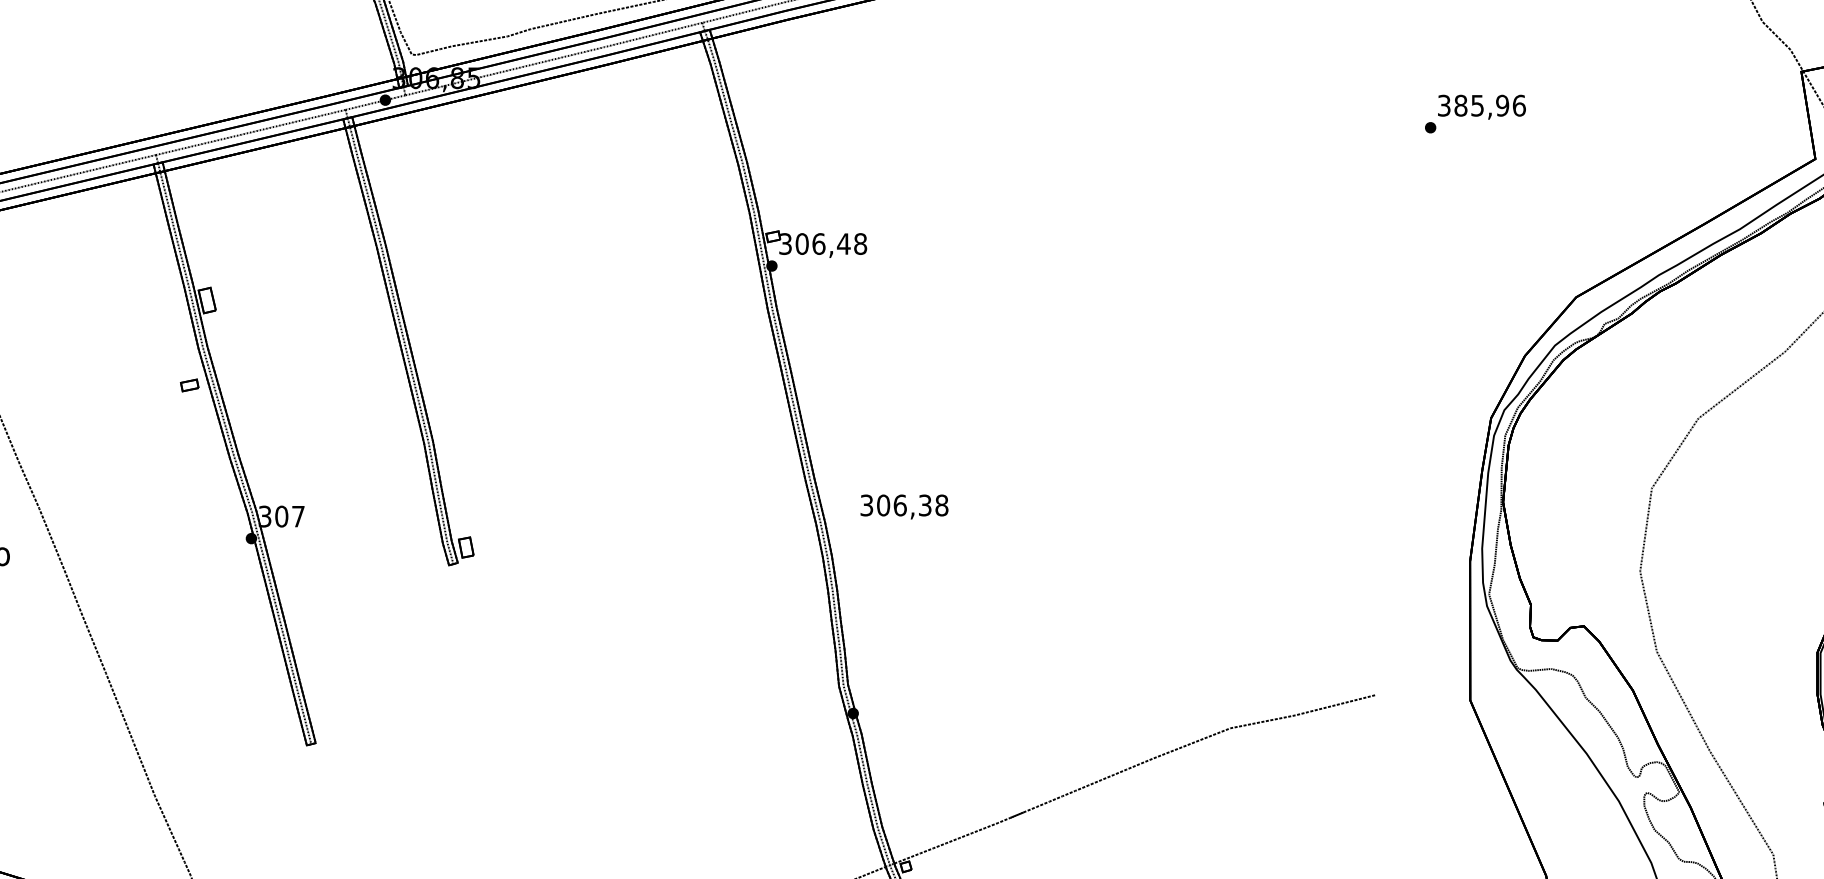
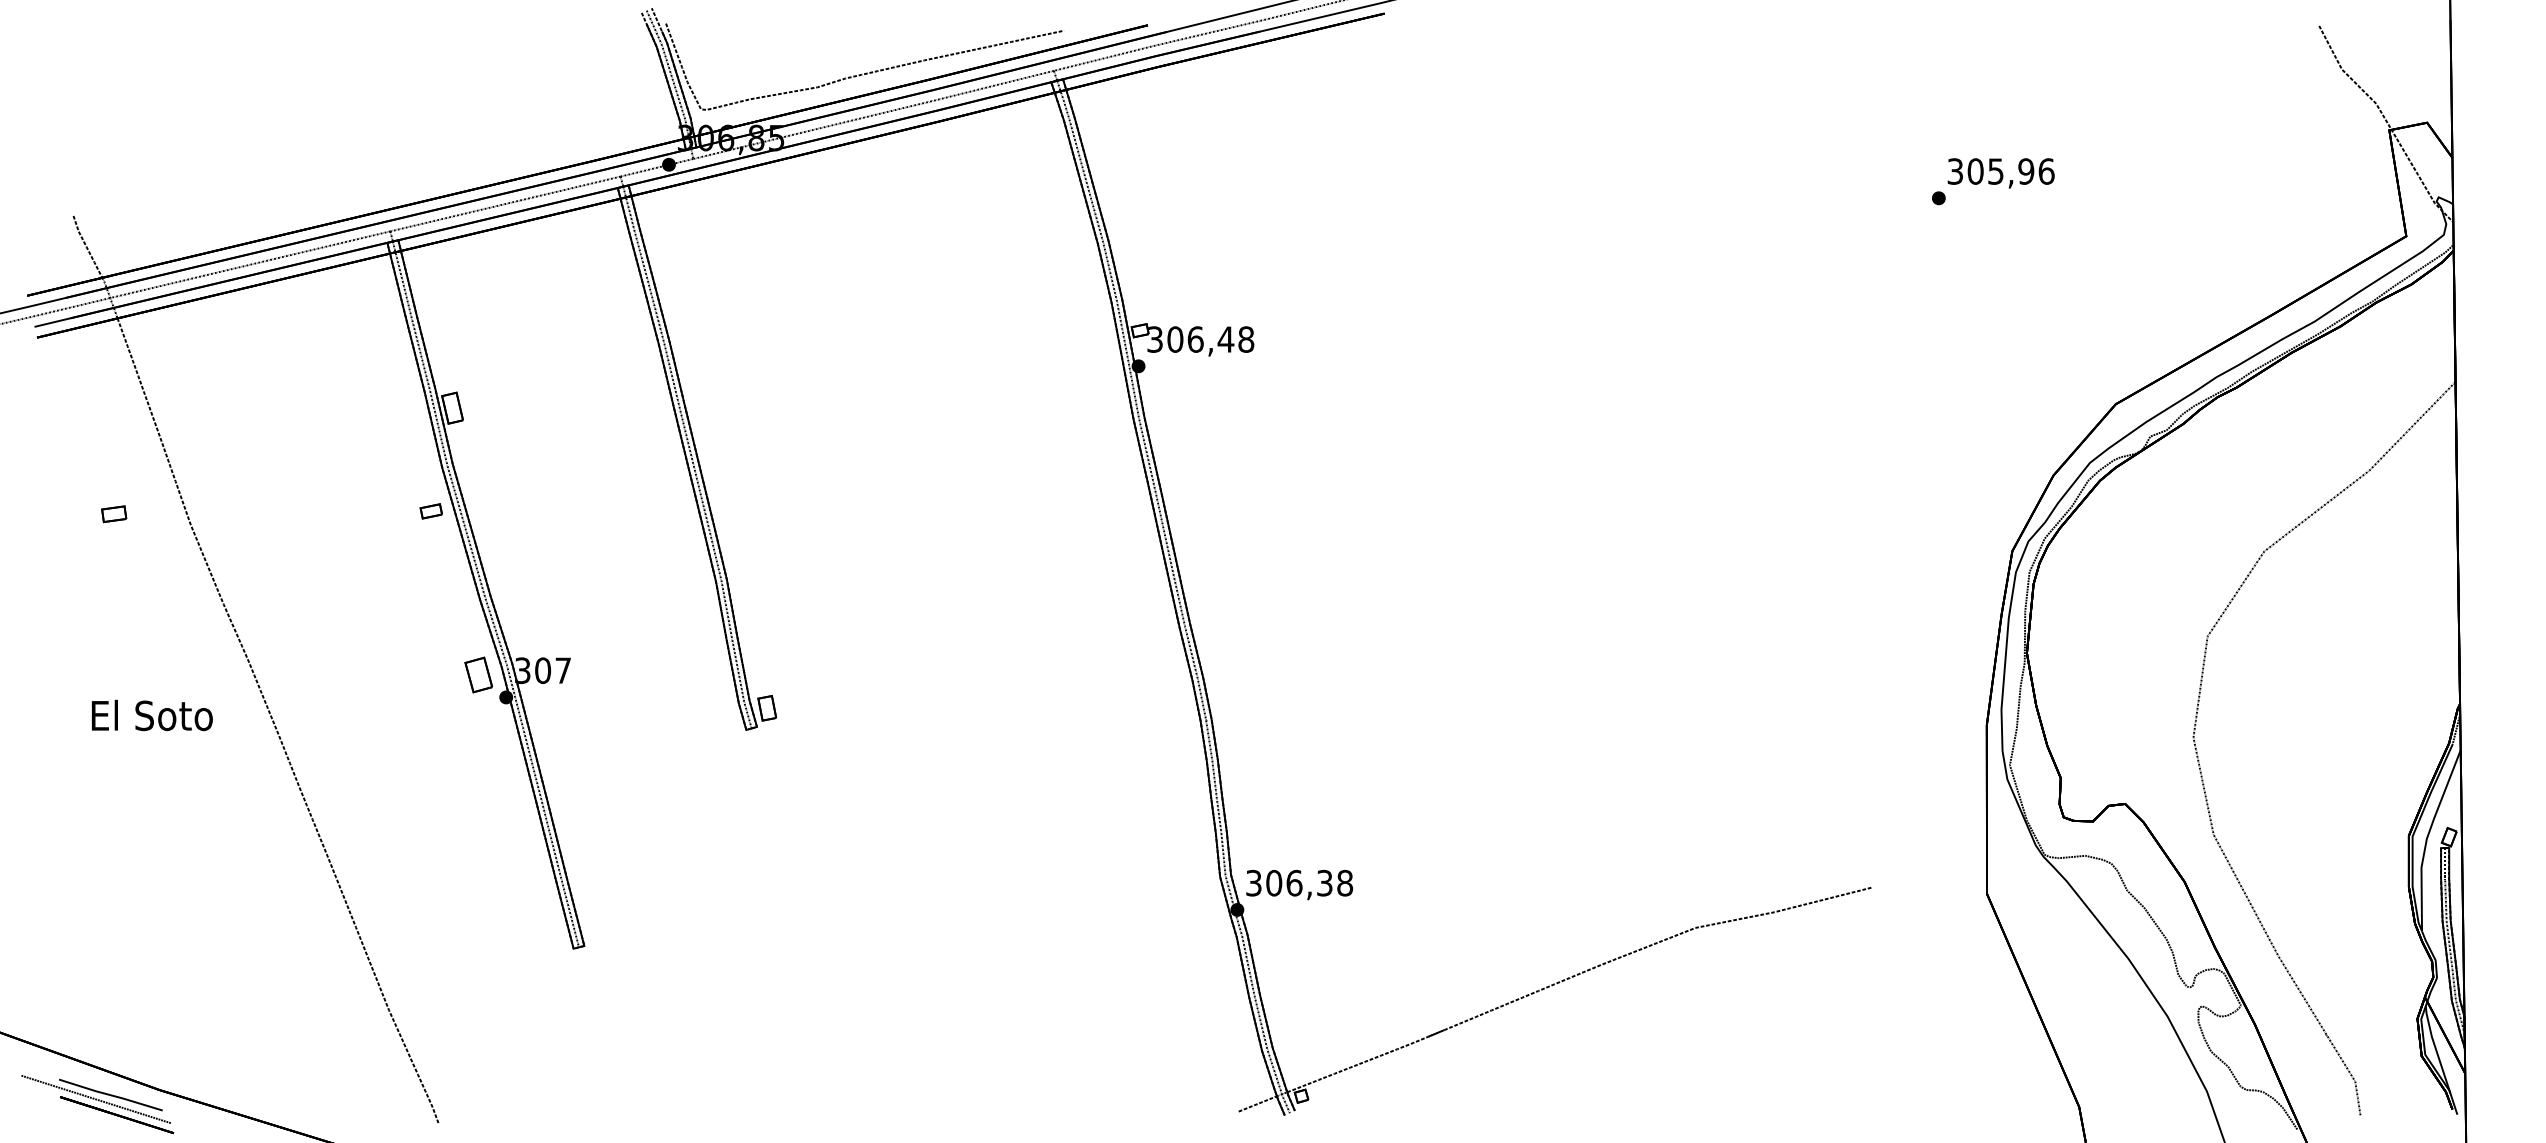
text: (1460, 105) -> (1975, 171), 385,96 -> 305,96
text: (904, 506) -> (1299, 884), moved
part: (228, 519) -> (478, 674), added

